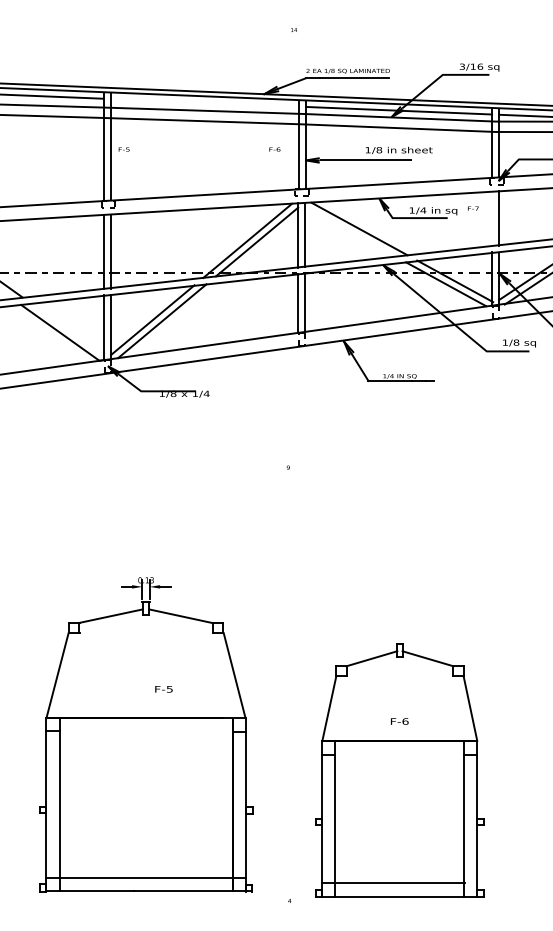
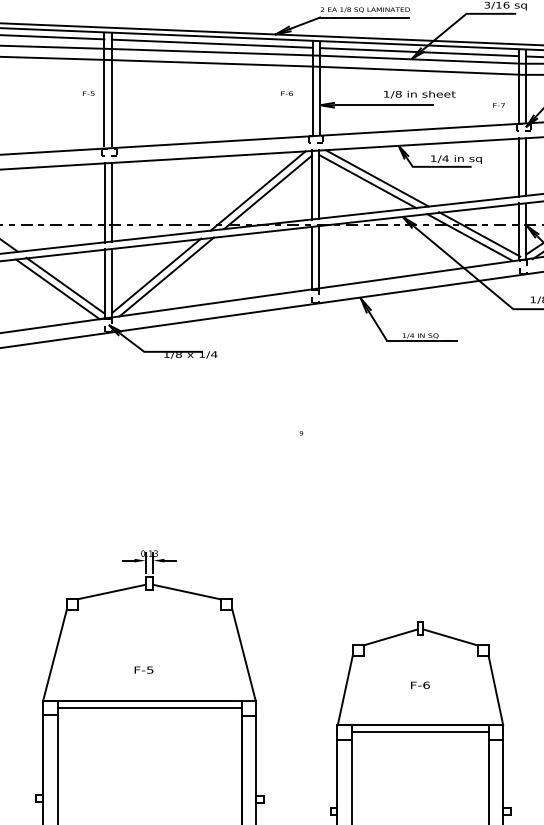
line: (204, 102) -> (211, 43), added
text: (123, 149) -> (88, 93), moved
text: (473, 208) -> (499, 105), moved
line: (492, 218) -> (519, 167), added
line: (351, 231) -> (368, 181), added
line: (67, 329) -> (65, 285), added
text: (163, 689) -> (143, 670), moved
text: (399, 721) -> (420, 685), moved
line: (146, 724) -> (149, 707), added
line: (399, 747) -> (420, 732), added

